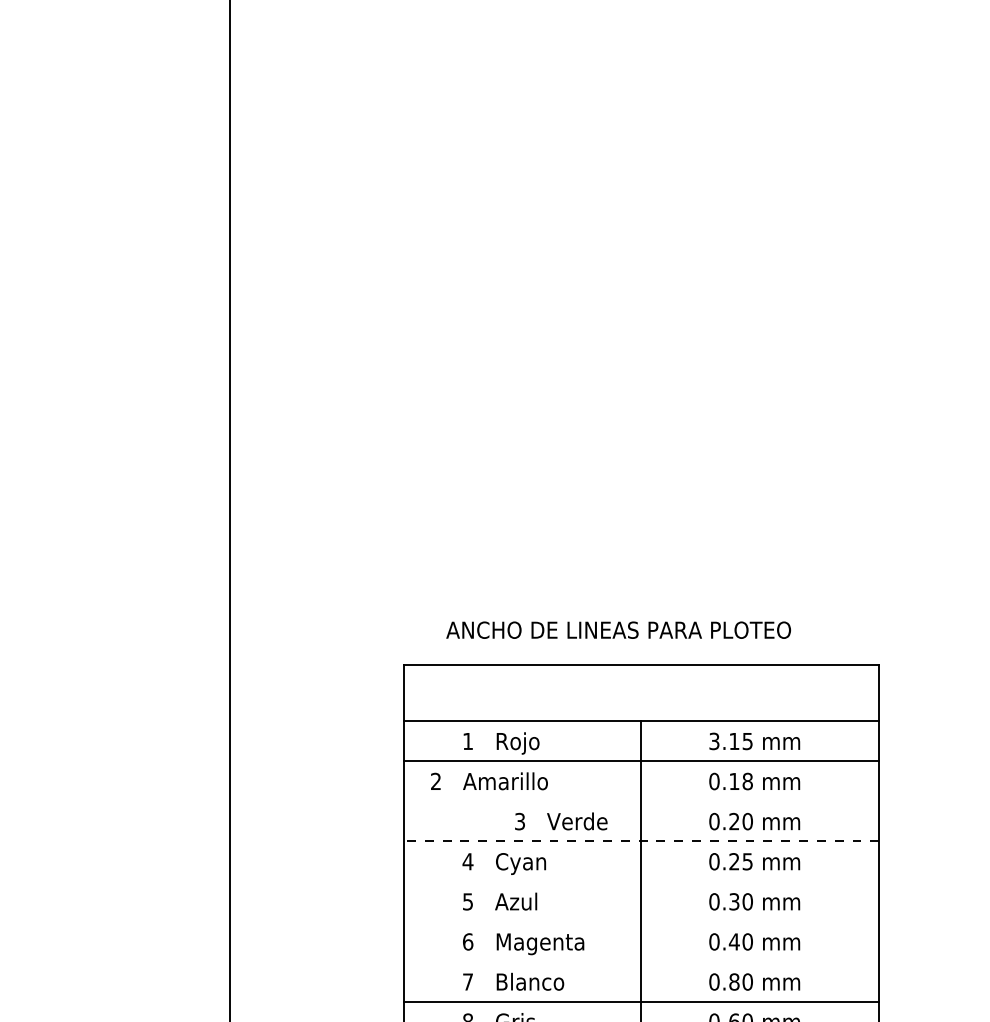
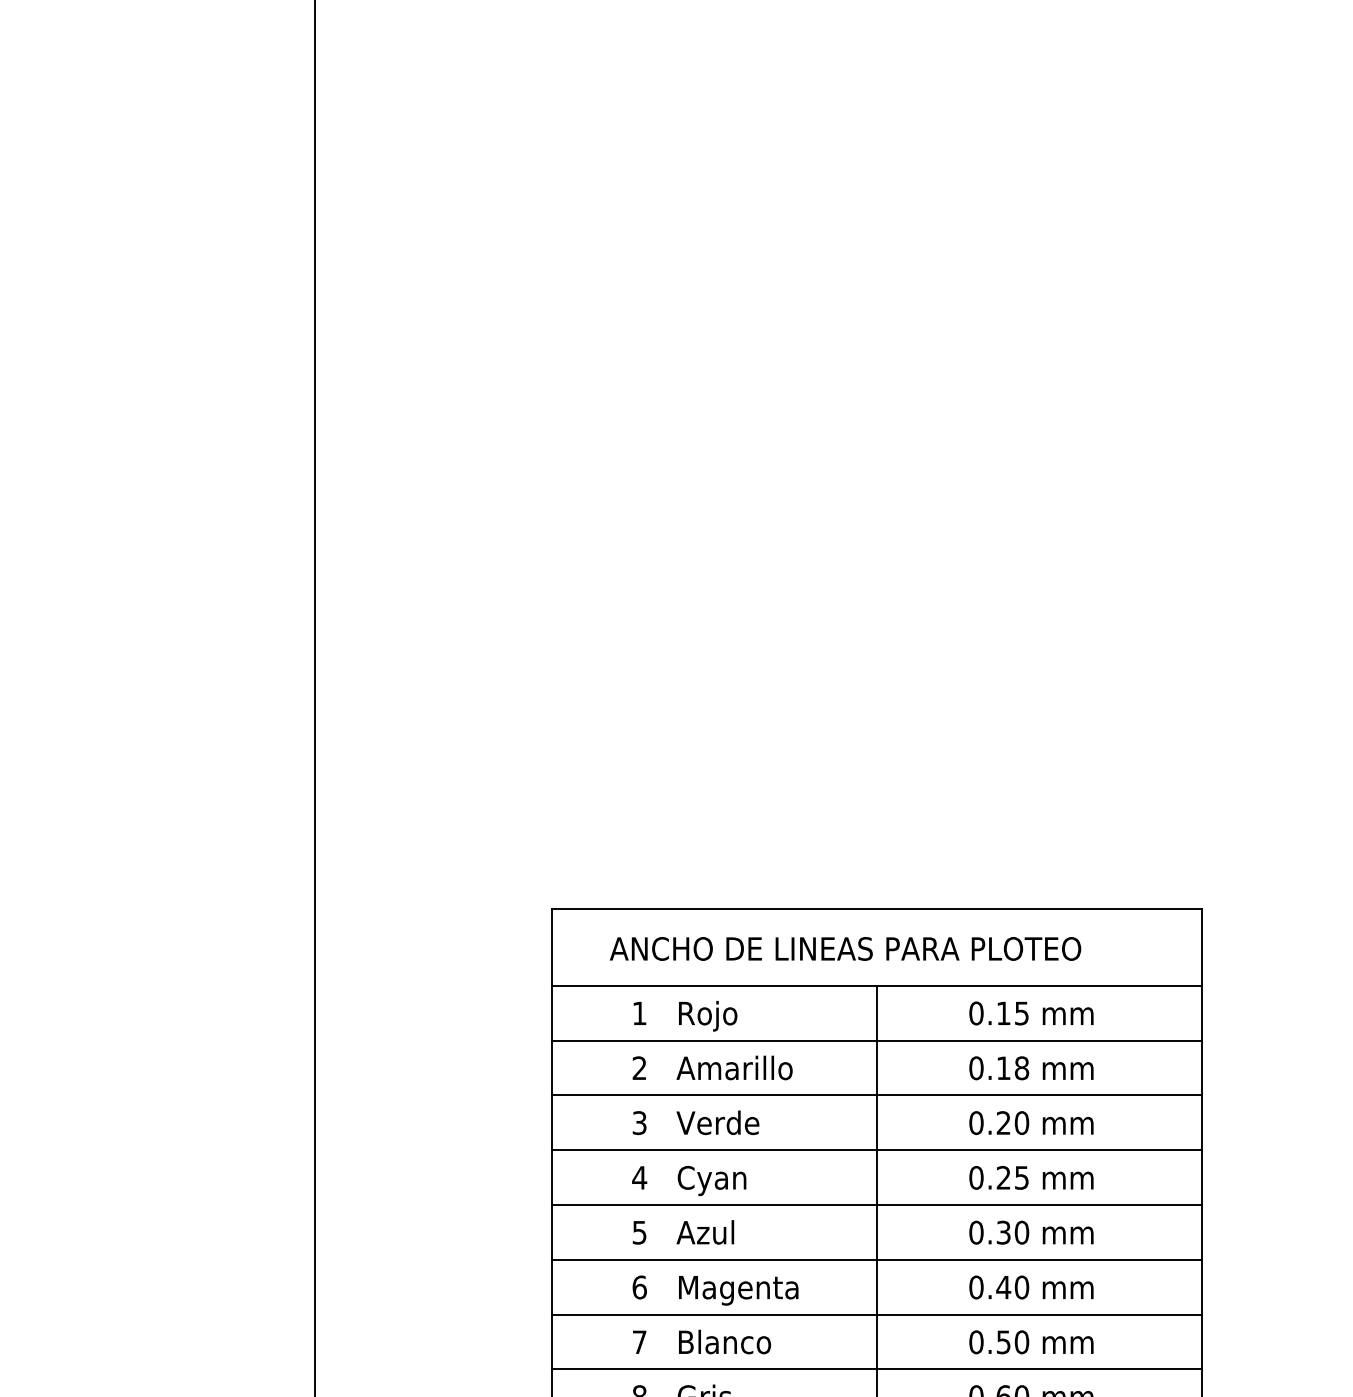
text: (618, 629) -> (845, 947), moved
text: (714, 741) -> (976, 1013), 3.15 -> 0.15
text: (489, 781) -> (712, 1068), moved
line: (641, 801) -> (876, 1095), added
text: (561, 821) -> (696, 1122), moved
line: (641, 841) -> (876, 1150), dashed -> solid
line: (641, 881) -> (876, 1204), added
line: (641, 921) -> (876, 1259), added
line: (641, 961) -> (876, 1314), added
text: (734, 981) -> (1003, 1341), 0.80 -> 0.50

